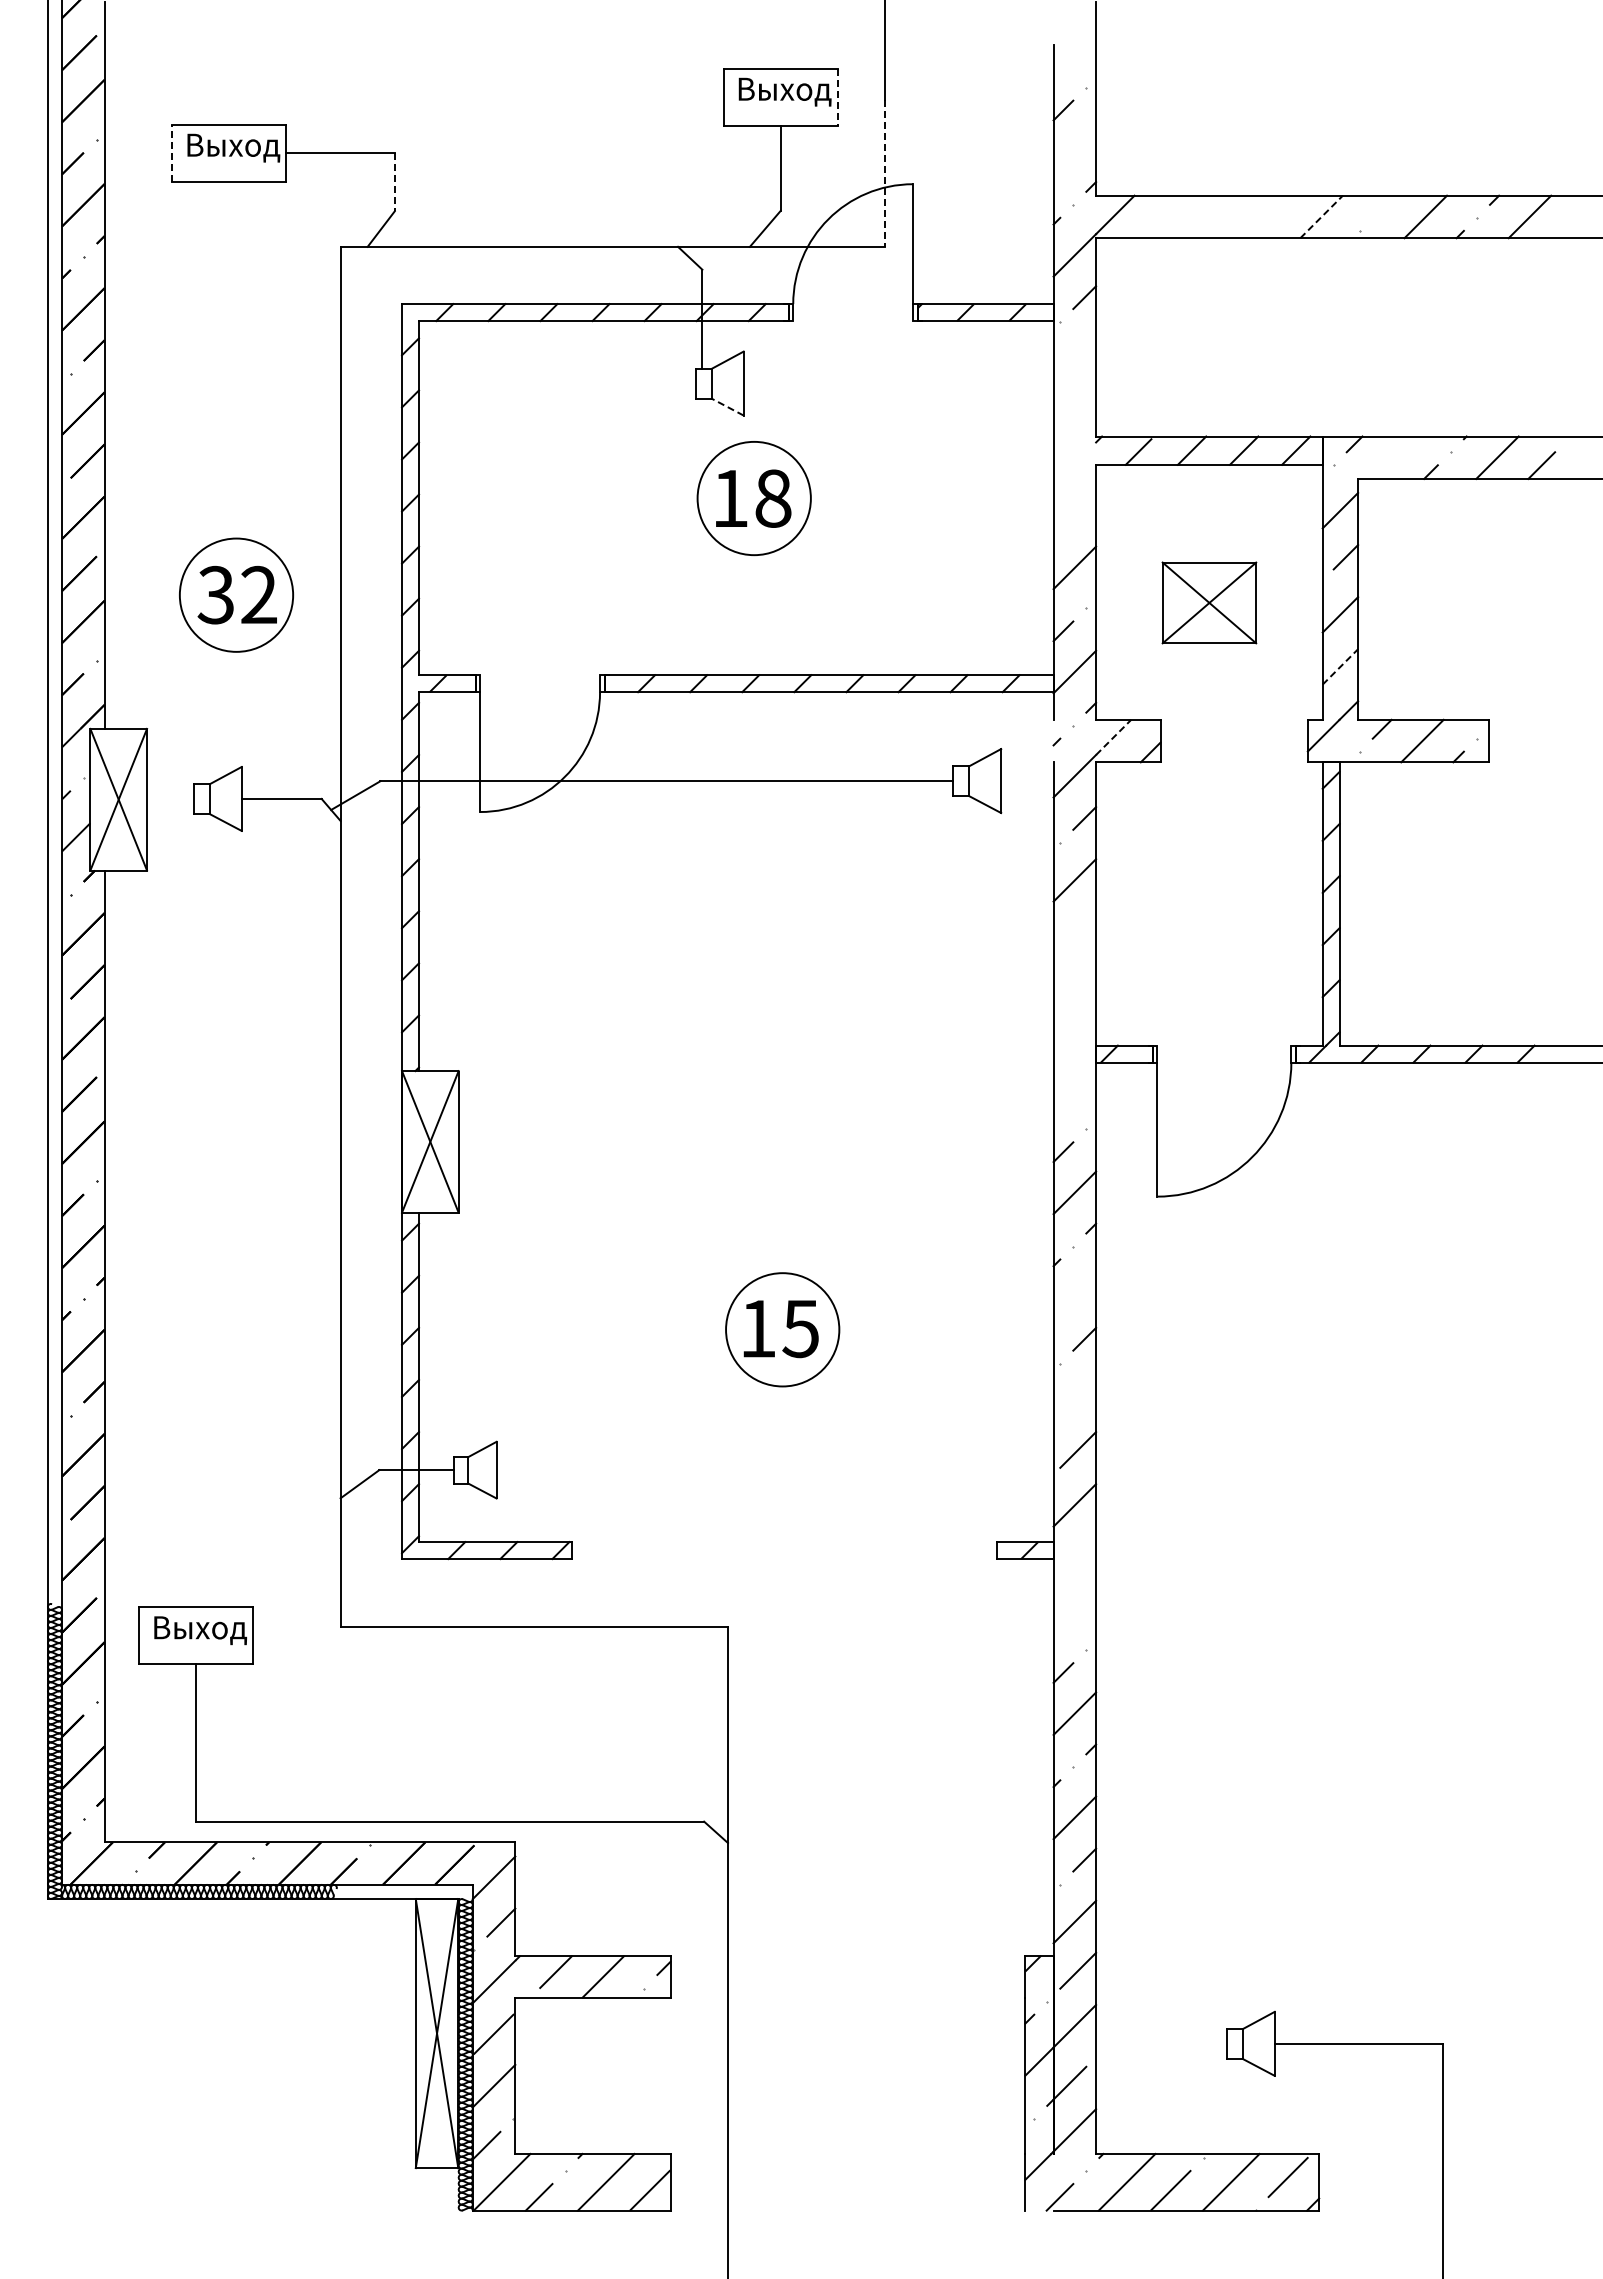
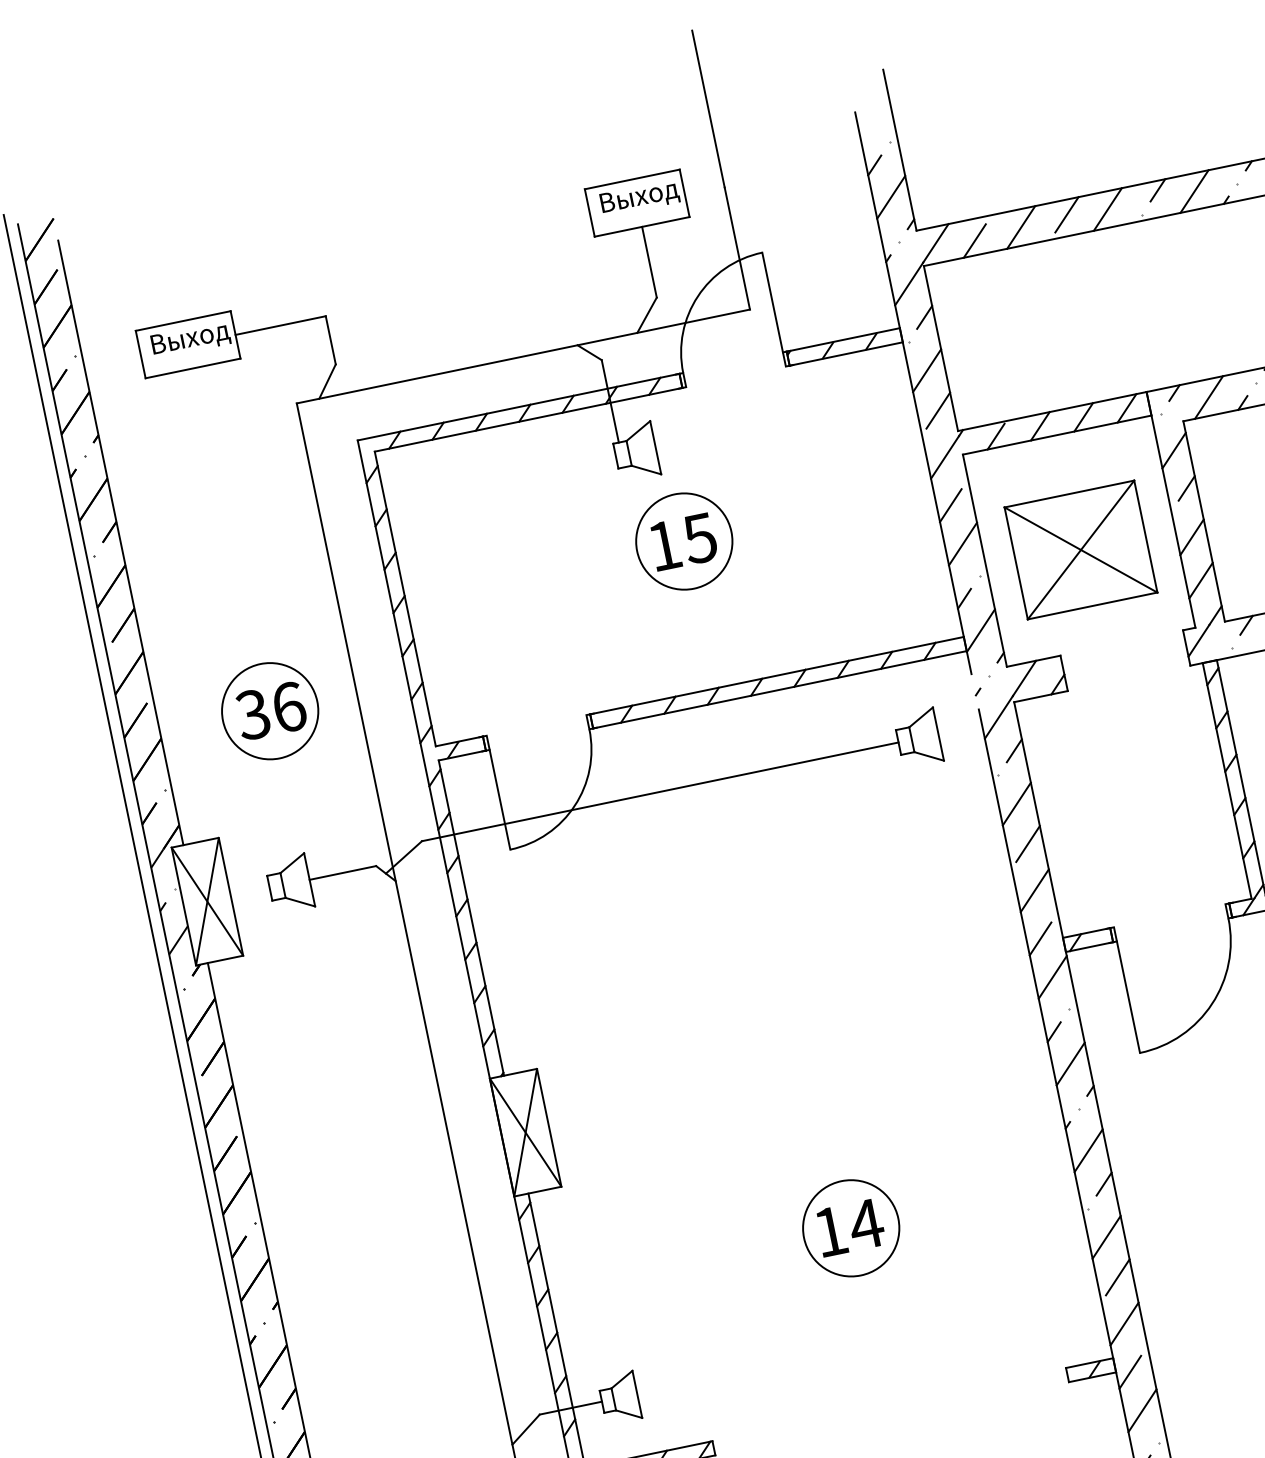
line: (837, 97) -> (684, 193), dashed -> solid
line: (1074, 150) -> (890, 196), added
line: (172, 153) -> (140, 354), dashed -> solid
line: (885, 174) -> (737, 249), dashed -> solid
line: (394, 182) -> (330, 340), dashed -> solid
line: (1383, 206) -> (1157, 190), added
line: (1272, 212) -> (1066, 214), added
line: (1217, 216) -> (1021, 227), added
line: (1321, 216) -> (1107, 209), dashed -> solid
line: (1160, 221) -> (974, 241), added
line: (1074, 359) -> (926, 370), added
line: (727, 406) -> (646, 469), dashed -> solid
line: (1078, 408) -> (938, 410), added
line: (1393, 457) -> (1209, 397), added
line: (1074, 463) -> (944, 457), added
text: (772, 498) -> (699, 538), 18 -> 15
line: (1069, 520) -> (950, 505), added
text: (259, 594) -> (289, 706), 32 -> 36
part: (1209, 602) -> (1081, 549), size x1.67
line: (1340, 666) -> (1201, 580), dashed -> solid
line: (1113, 737) -> (1024, 678), dashed -> solid
line: (1078, 929) -> (1028, 844), added
line: (1074, 984) -> (1034, 890), added
line: (1069, 1041) -> (1040, 939), added
line: (1074, 1088) -> (1052, 977), added
line: (1074, 1296) -> (1088, 1150), added
text: (800, 1329) -> (865, 1225), 15 -> 14
line: (1074, 1400) -> (1106, 1236), added
line: (1069, 1561) -> (1129, 1371), added
line: (1074, 1609) -> (1142, 1410), added

